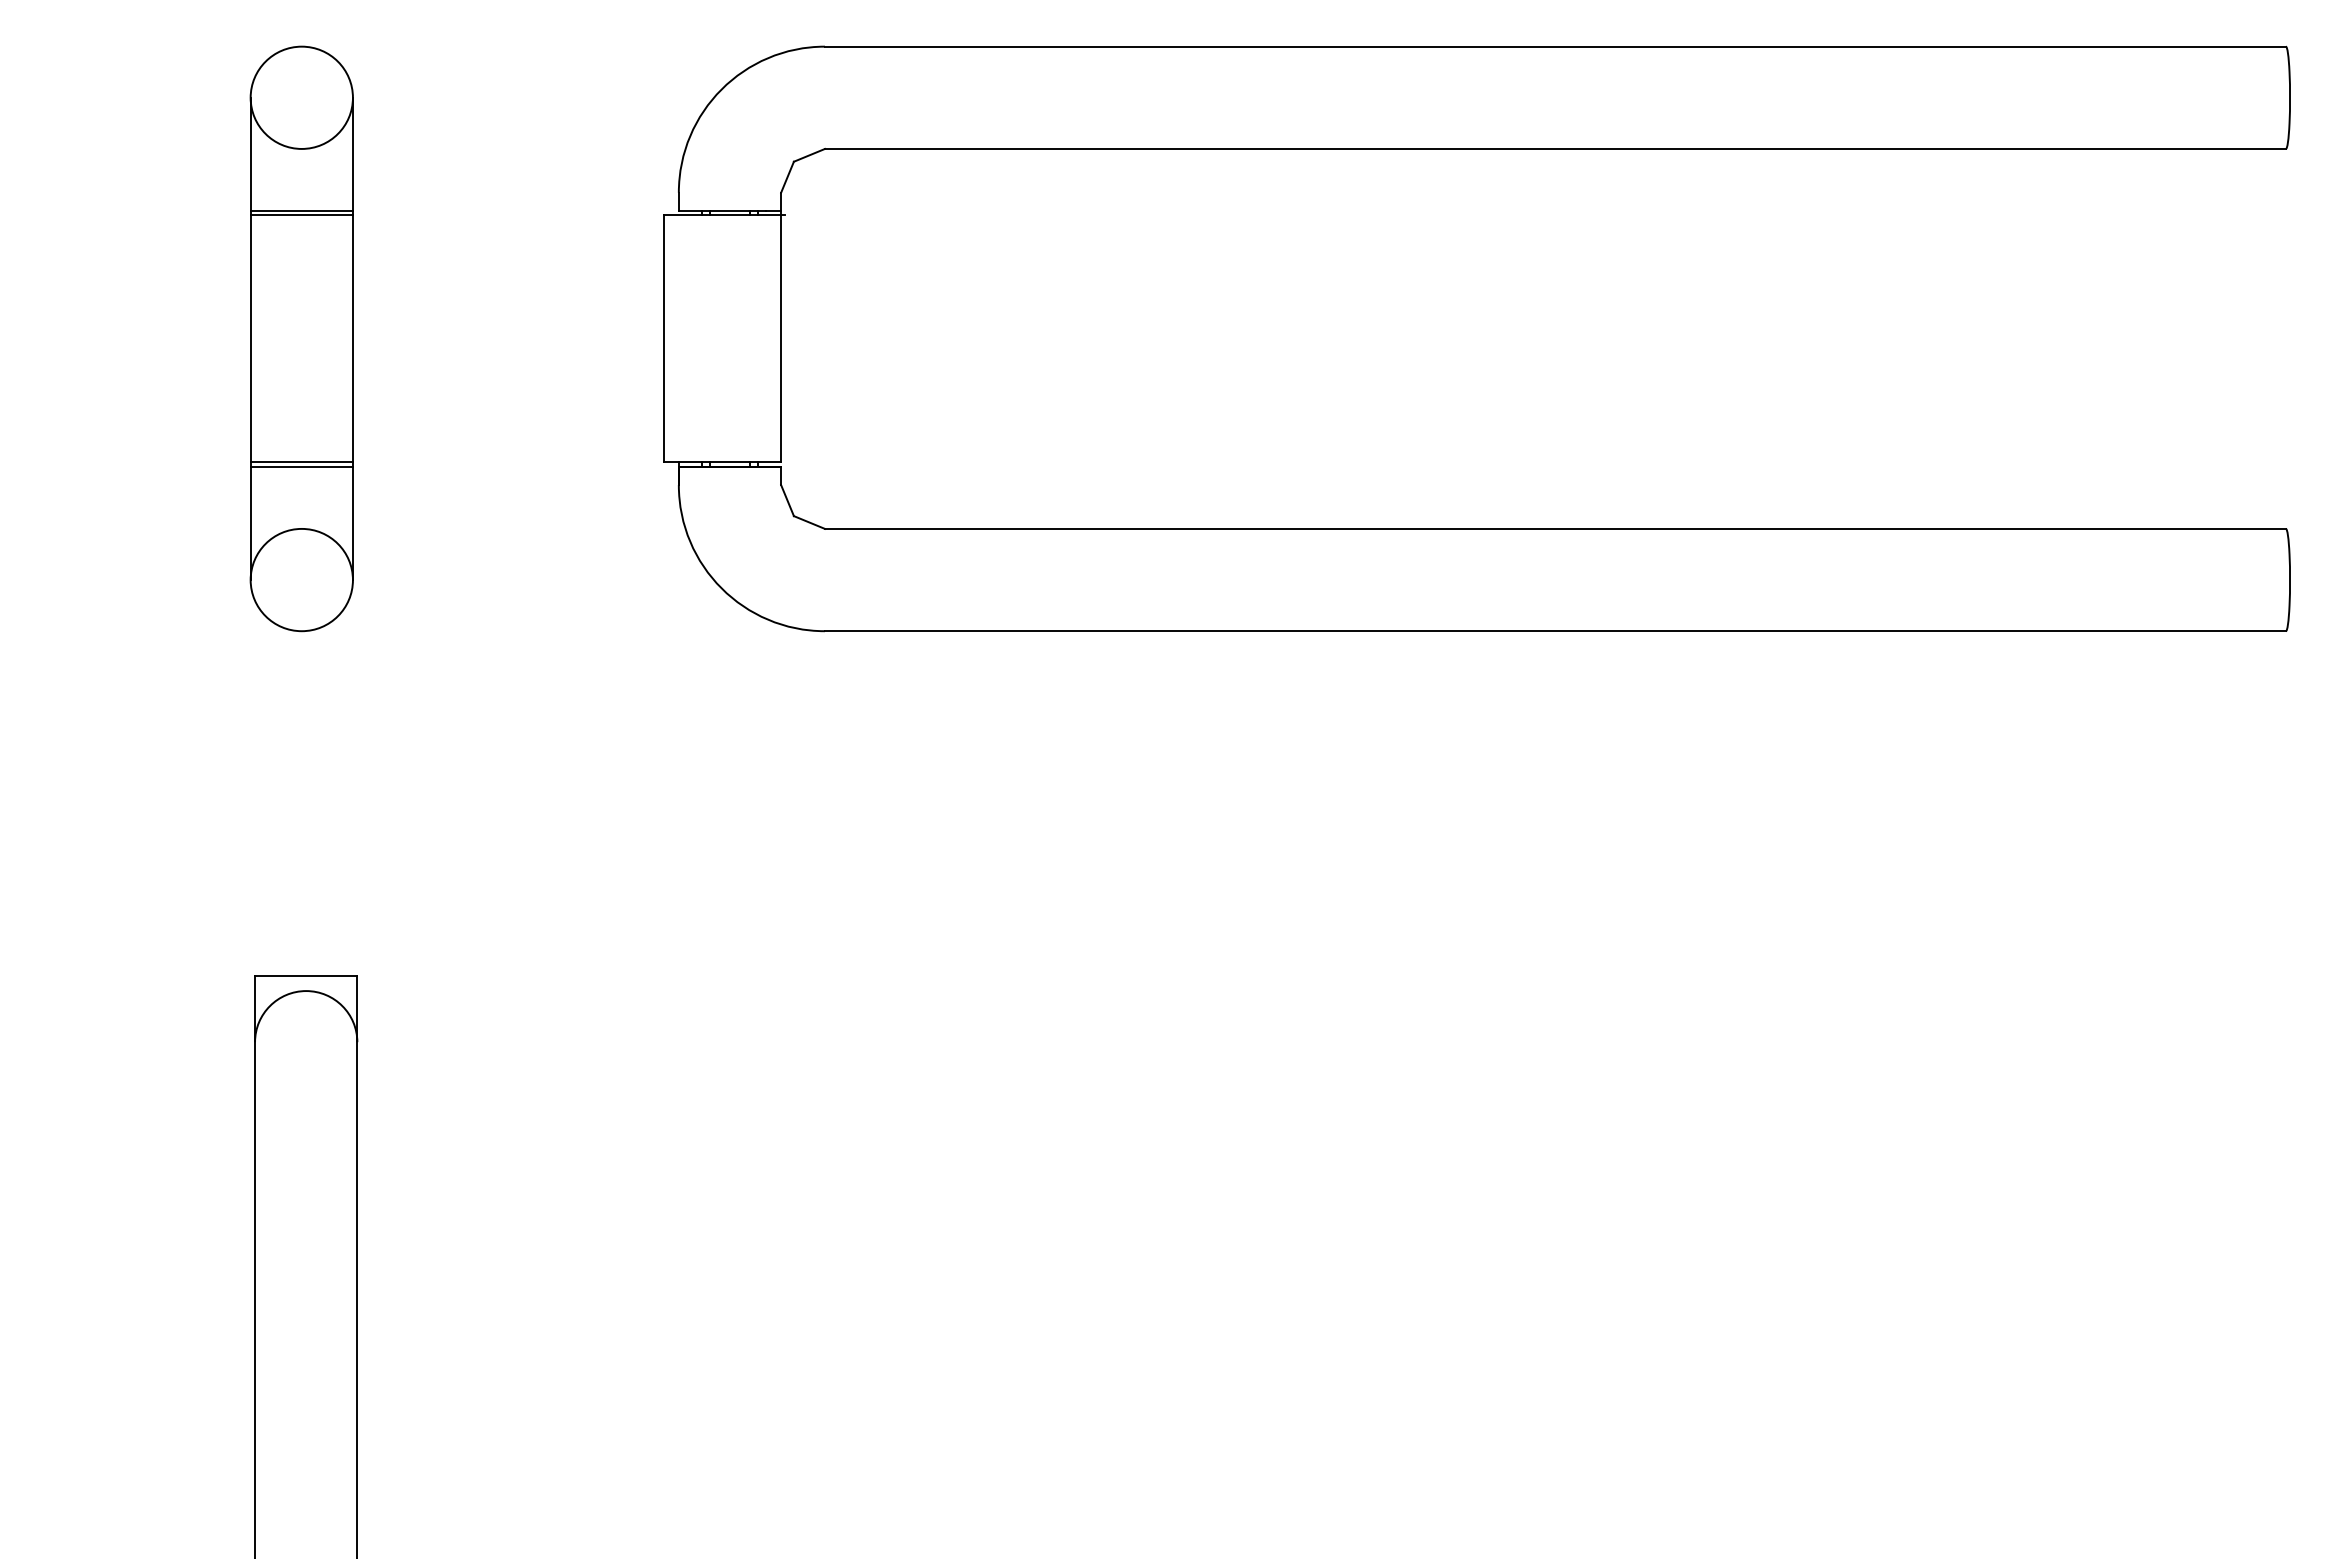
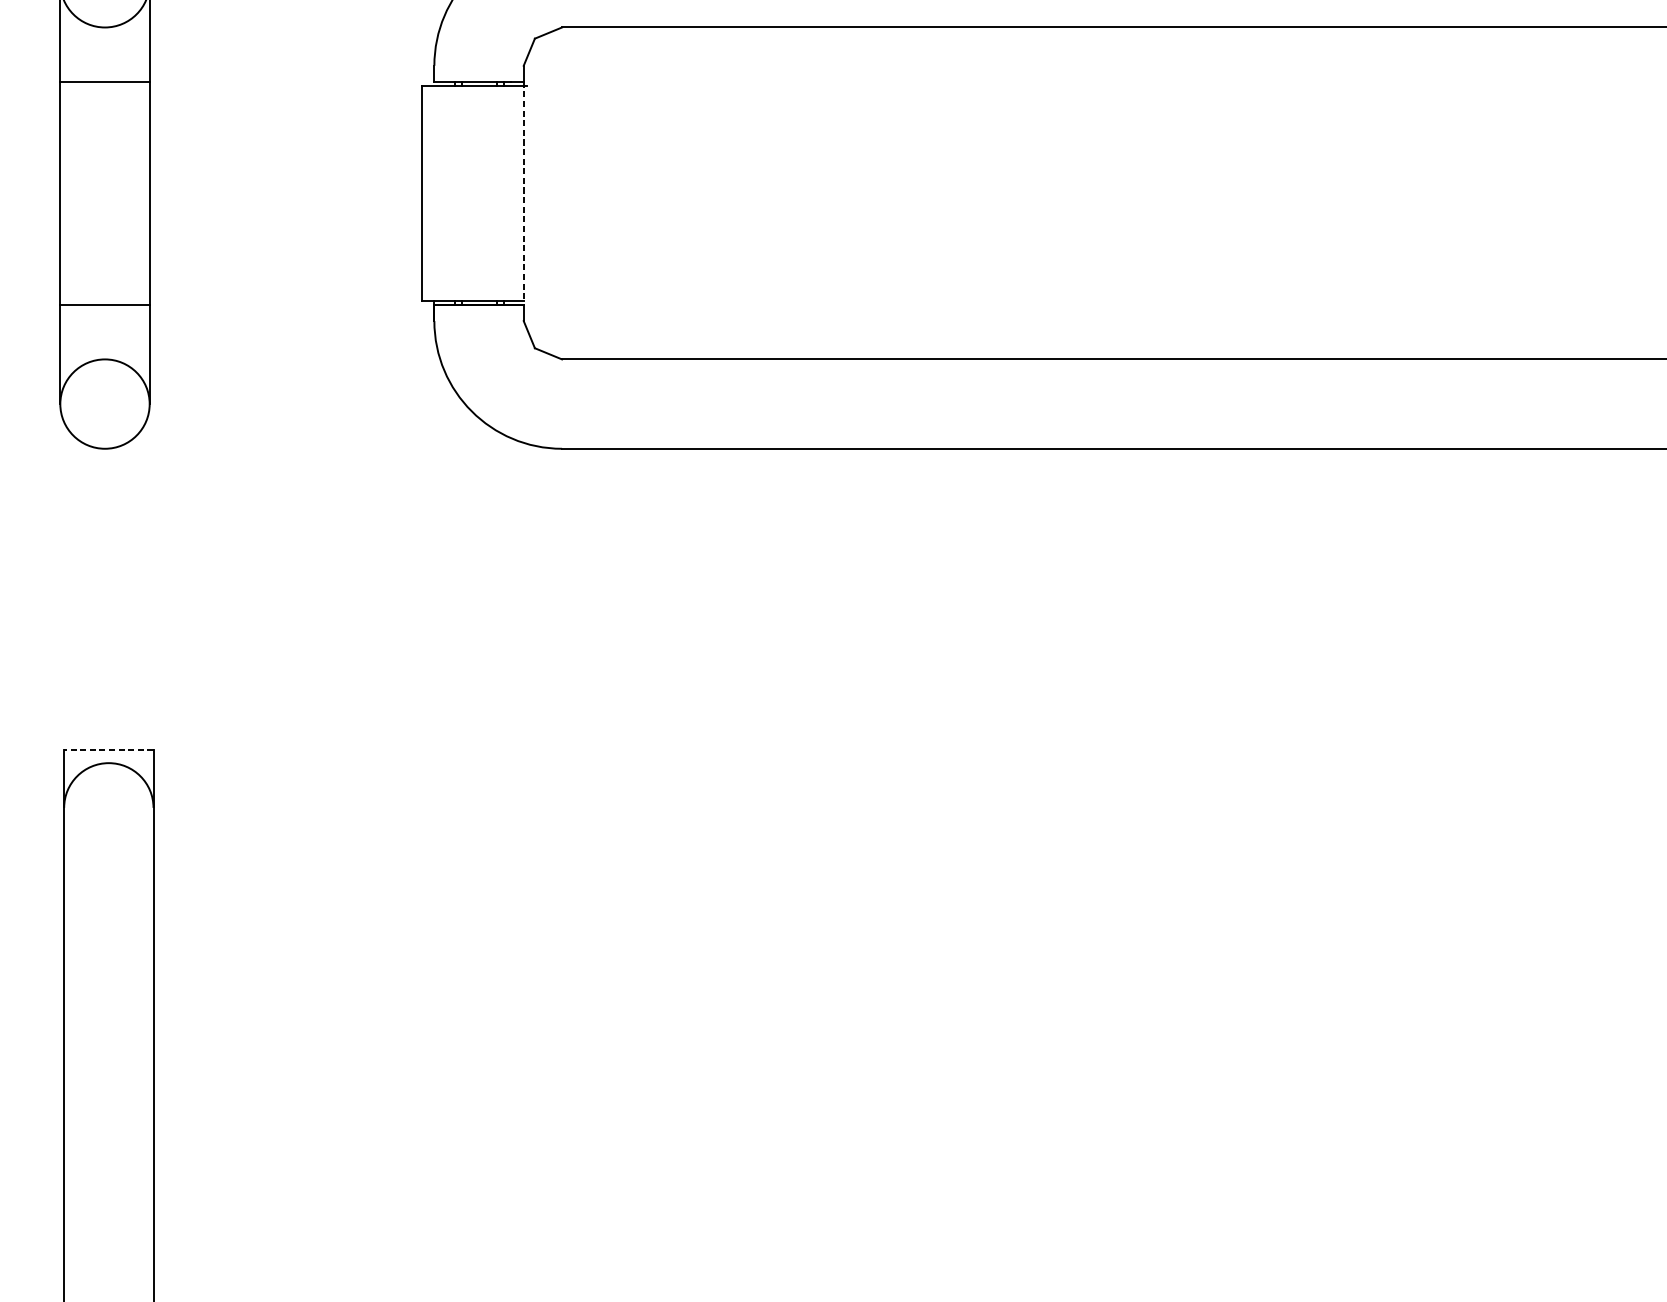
line: (301, 215) -> (104, 85), removed
line: (781, 336) -> (524, 191), solid -> dashed
line: (301, 462) -> (104, 301), removed
line: (305, 976) -> (108, 750), solid -> dashed

